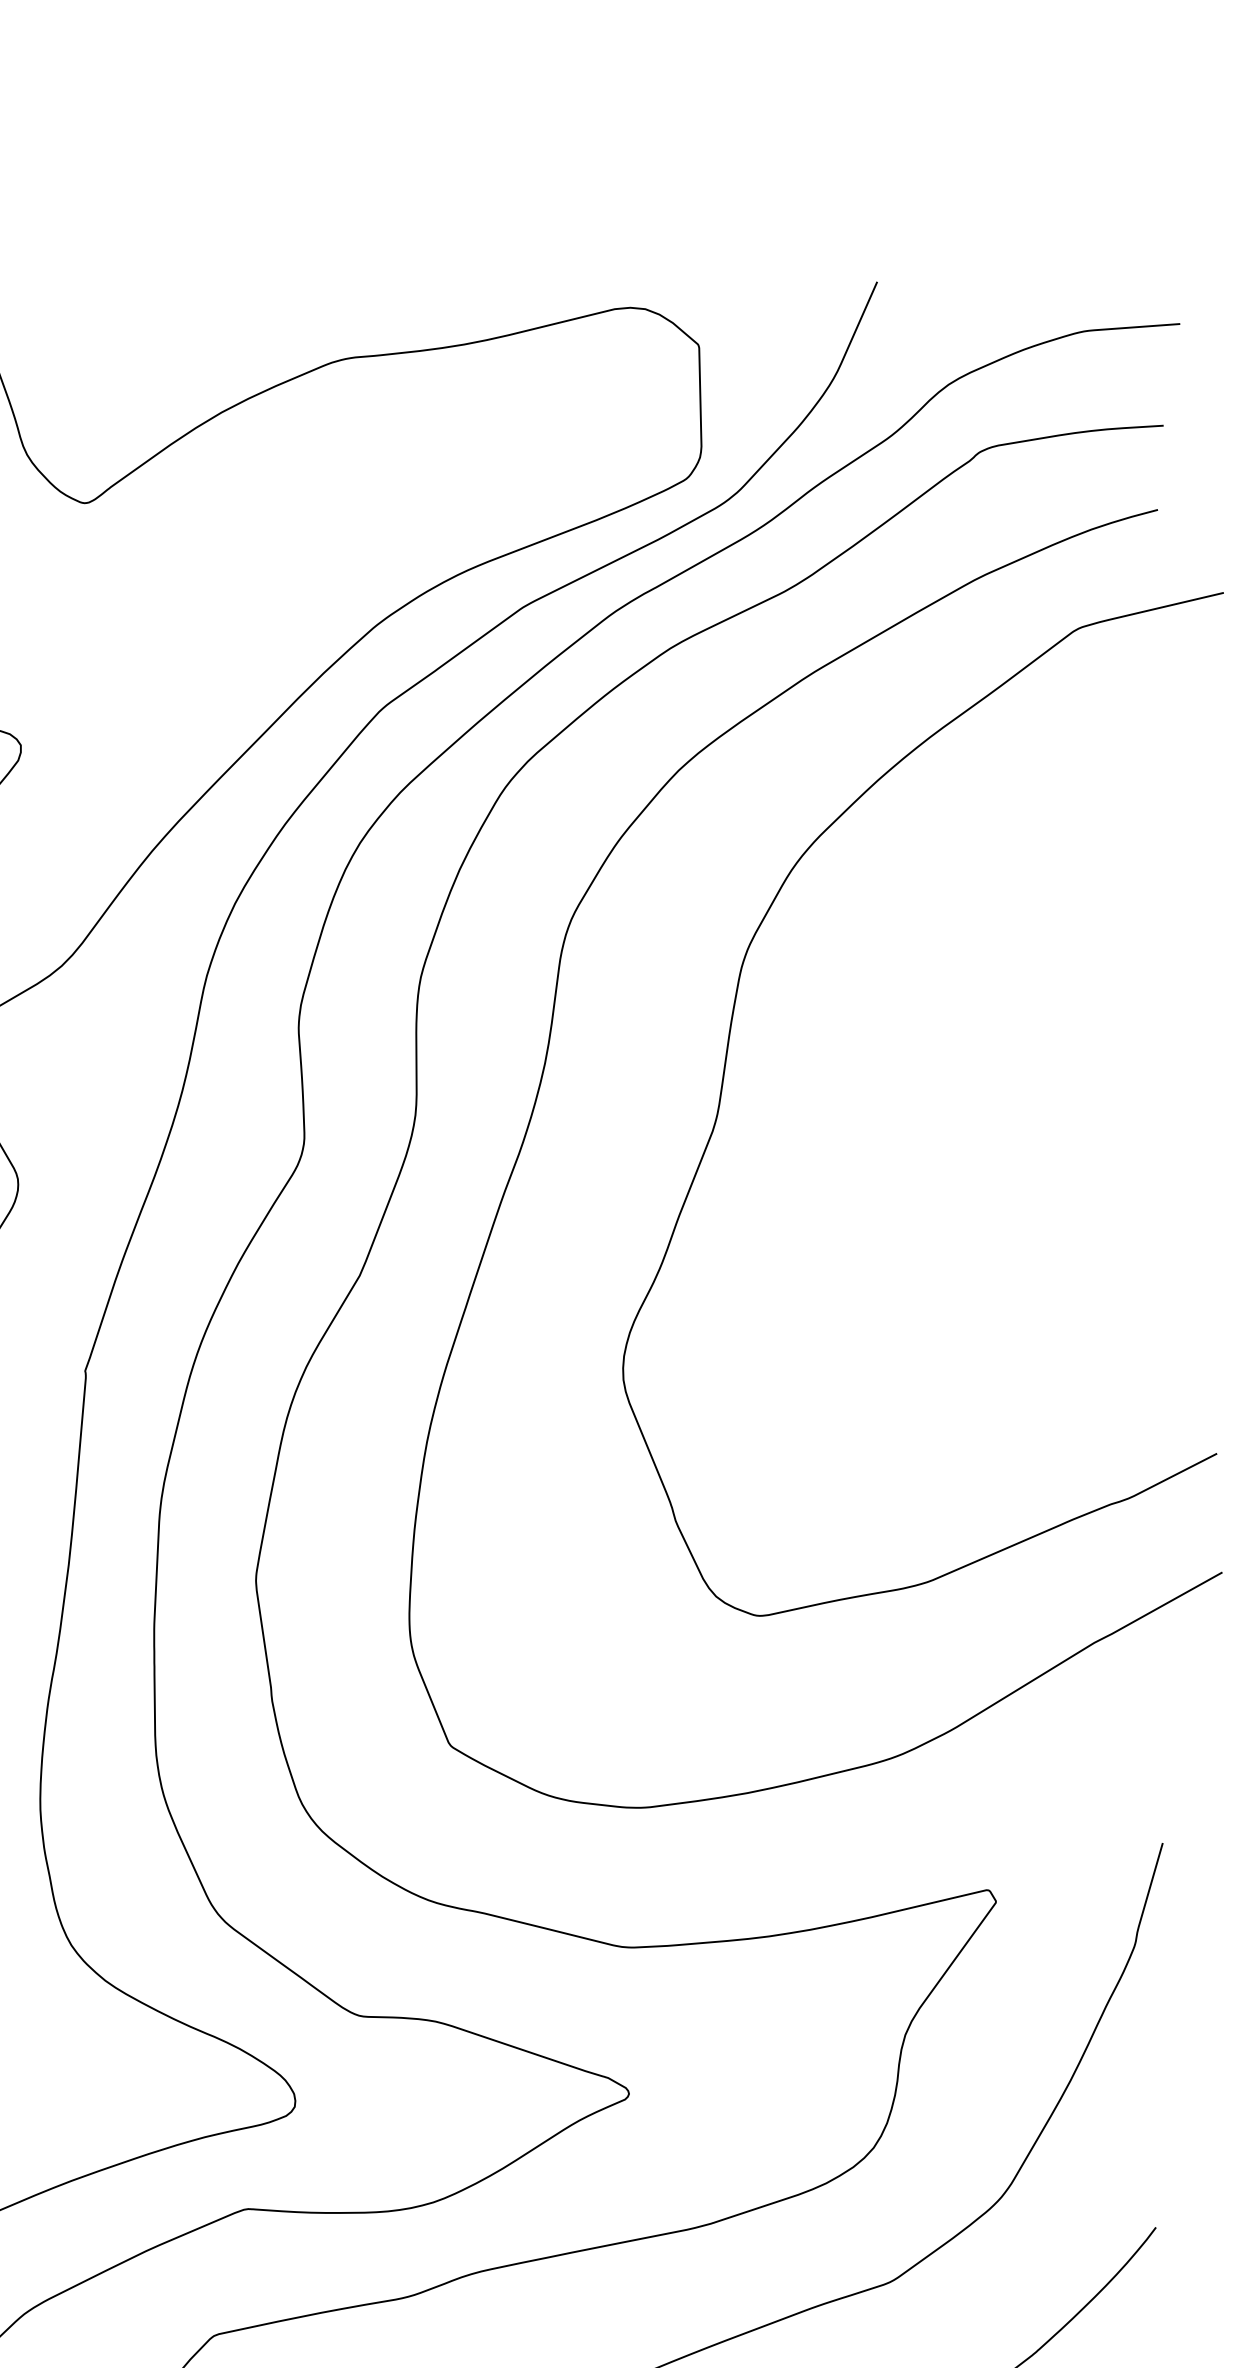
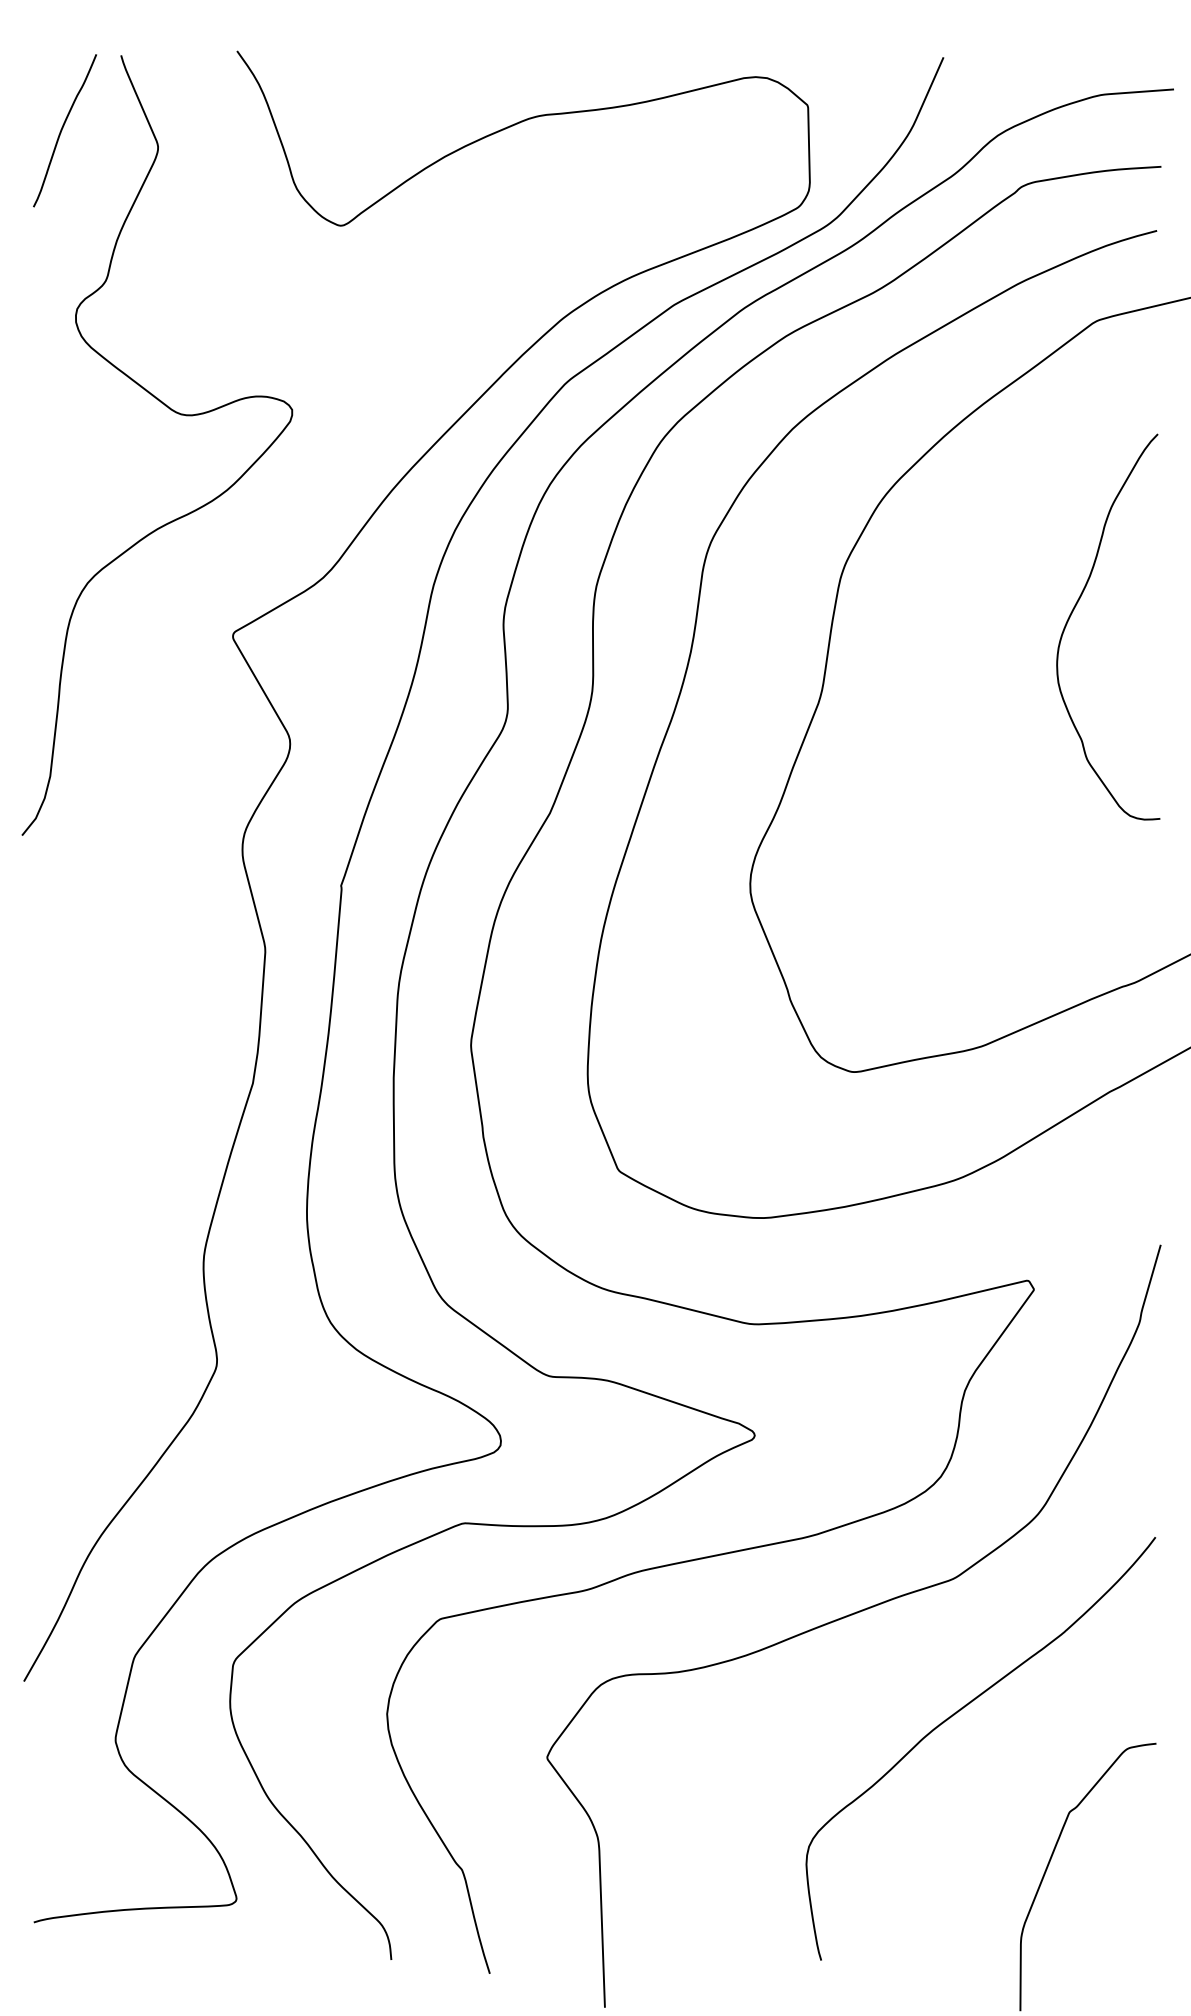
curve: (1052, 1003) -> (1076, 606), added

